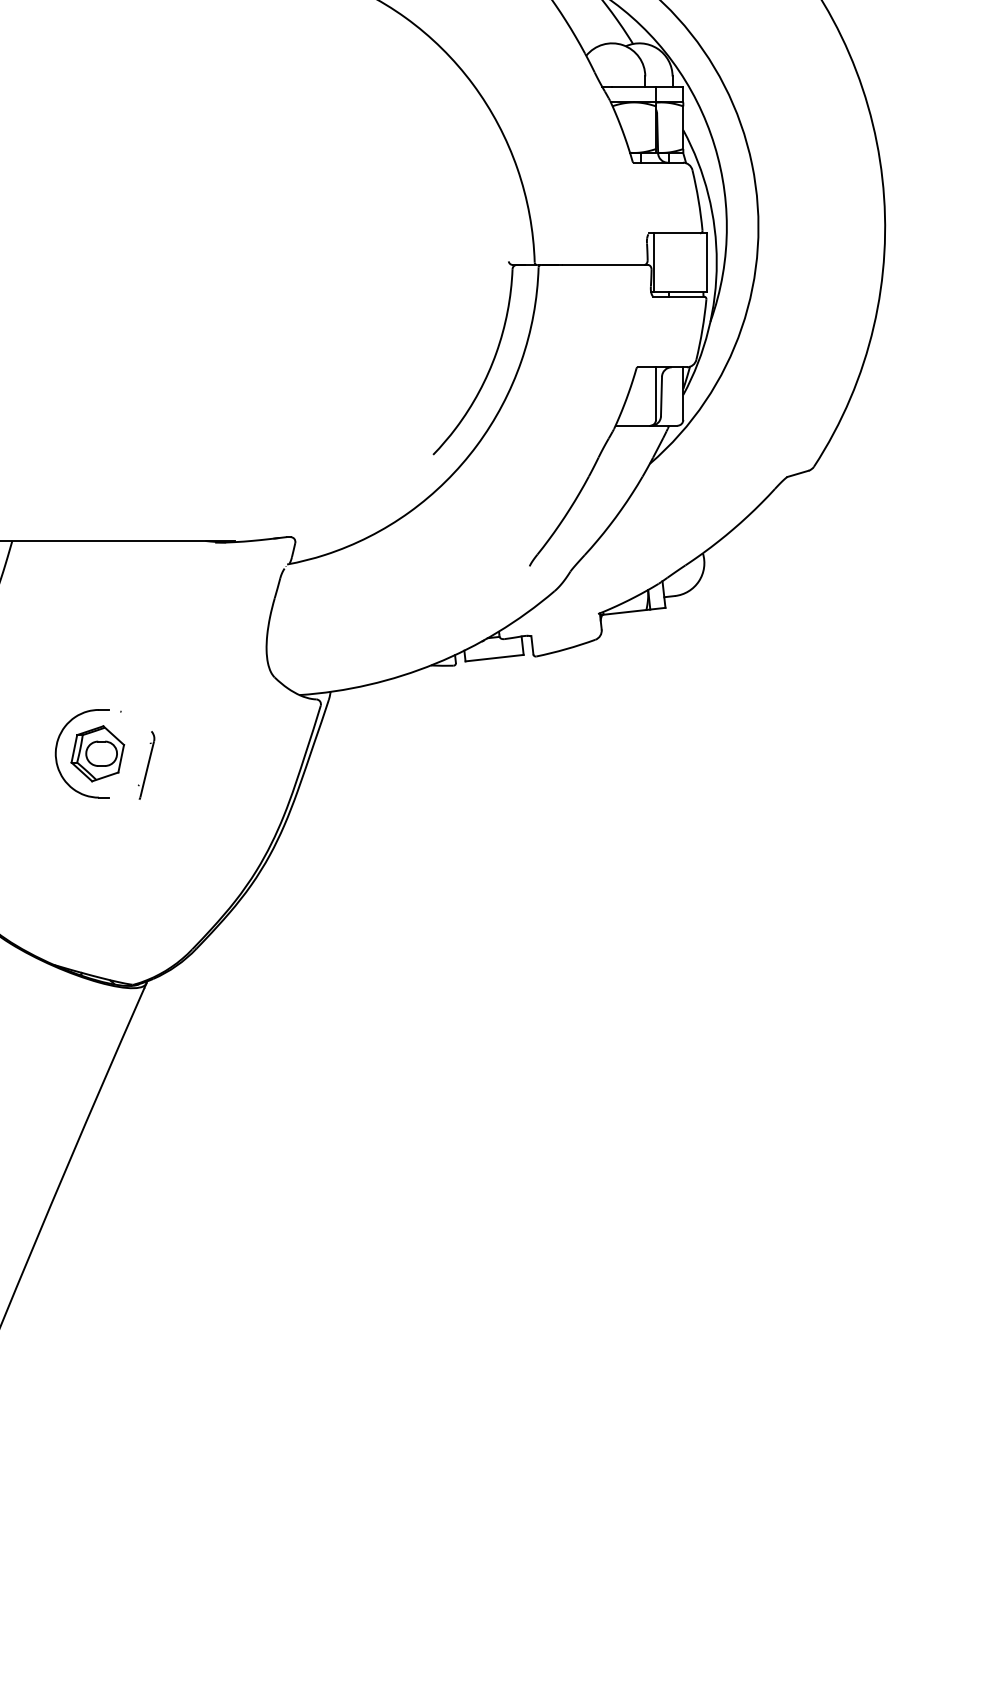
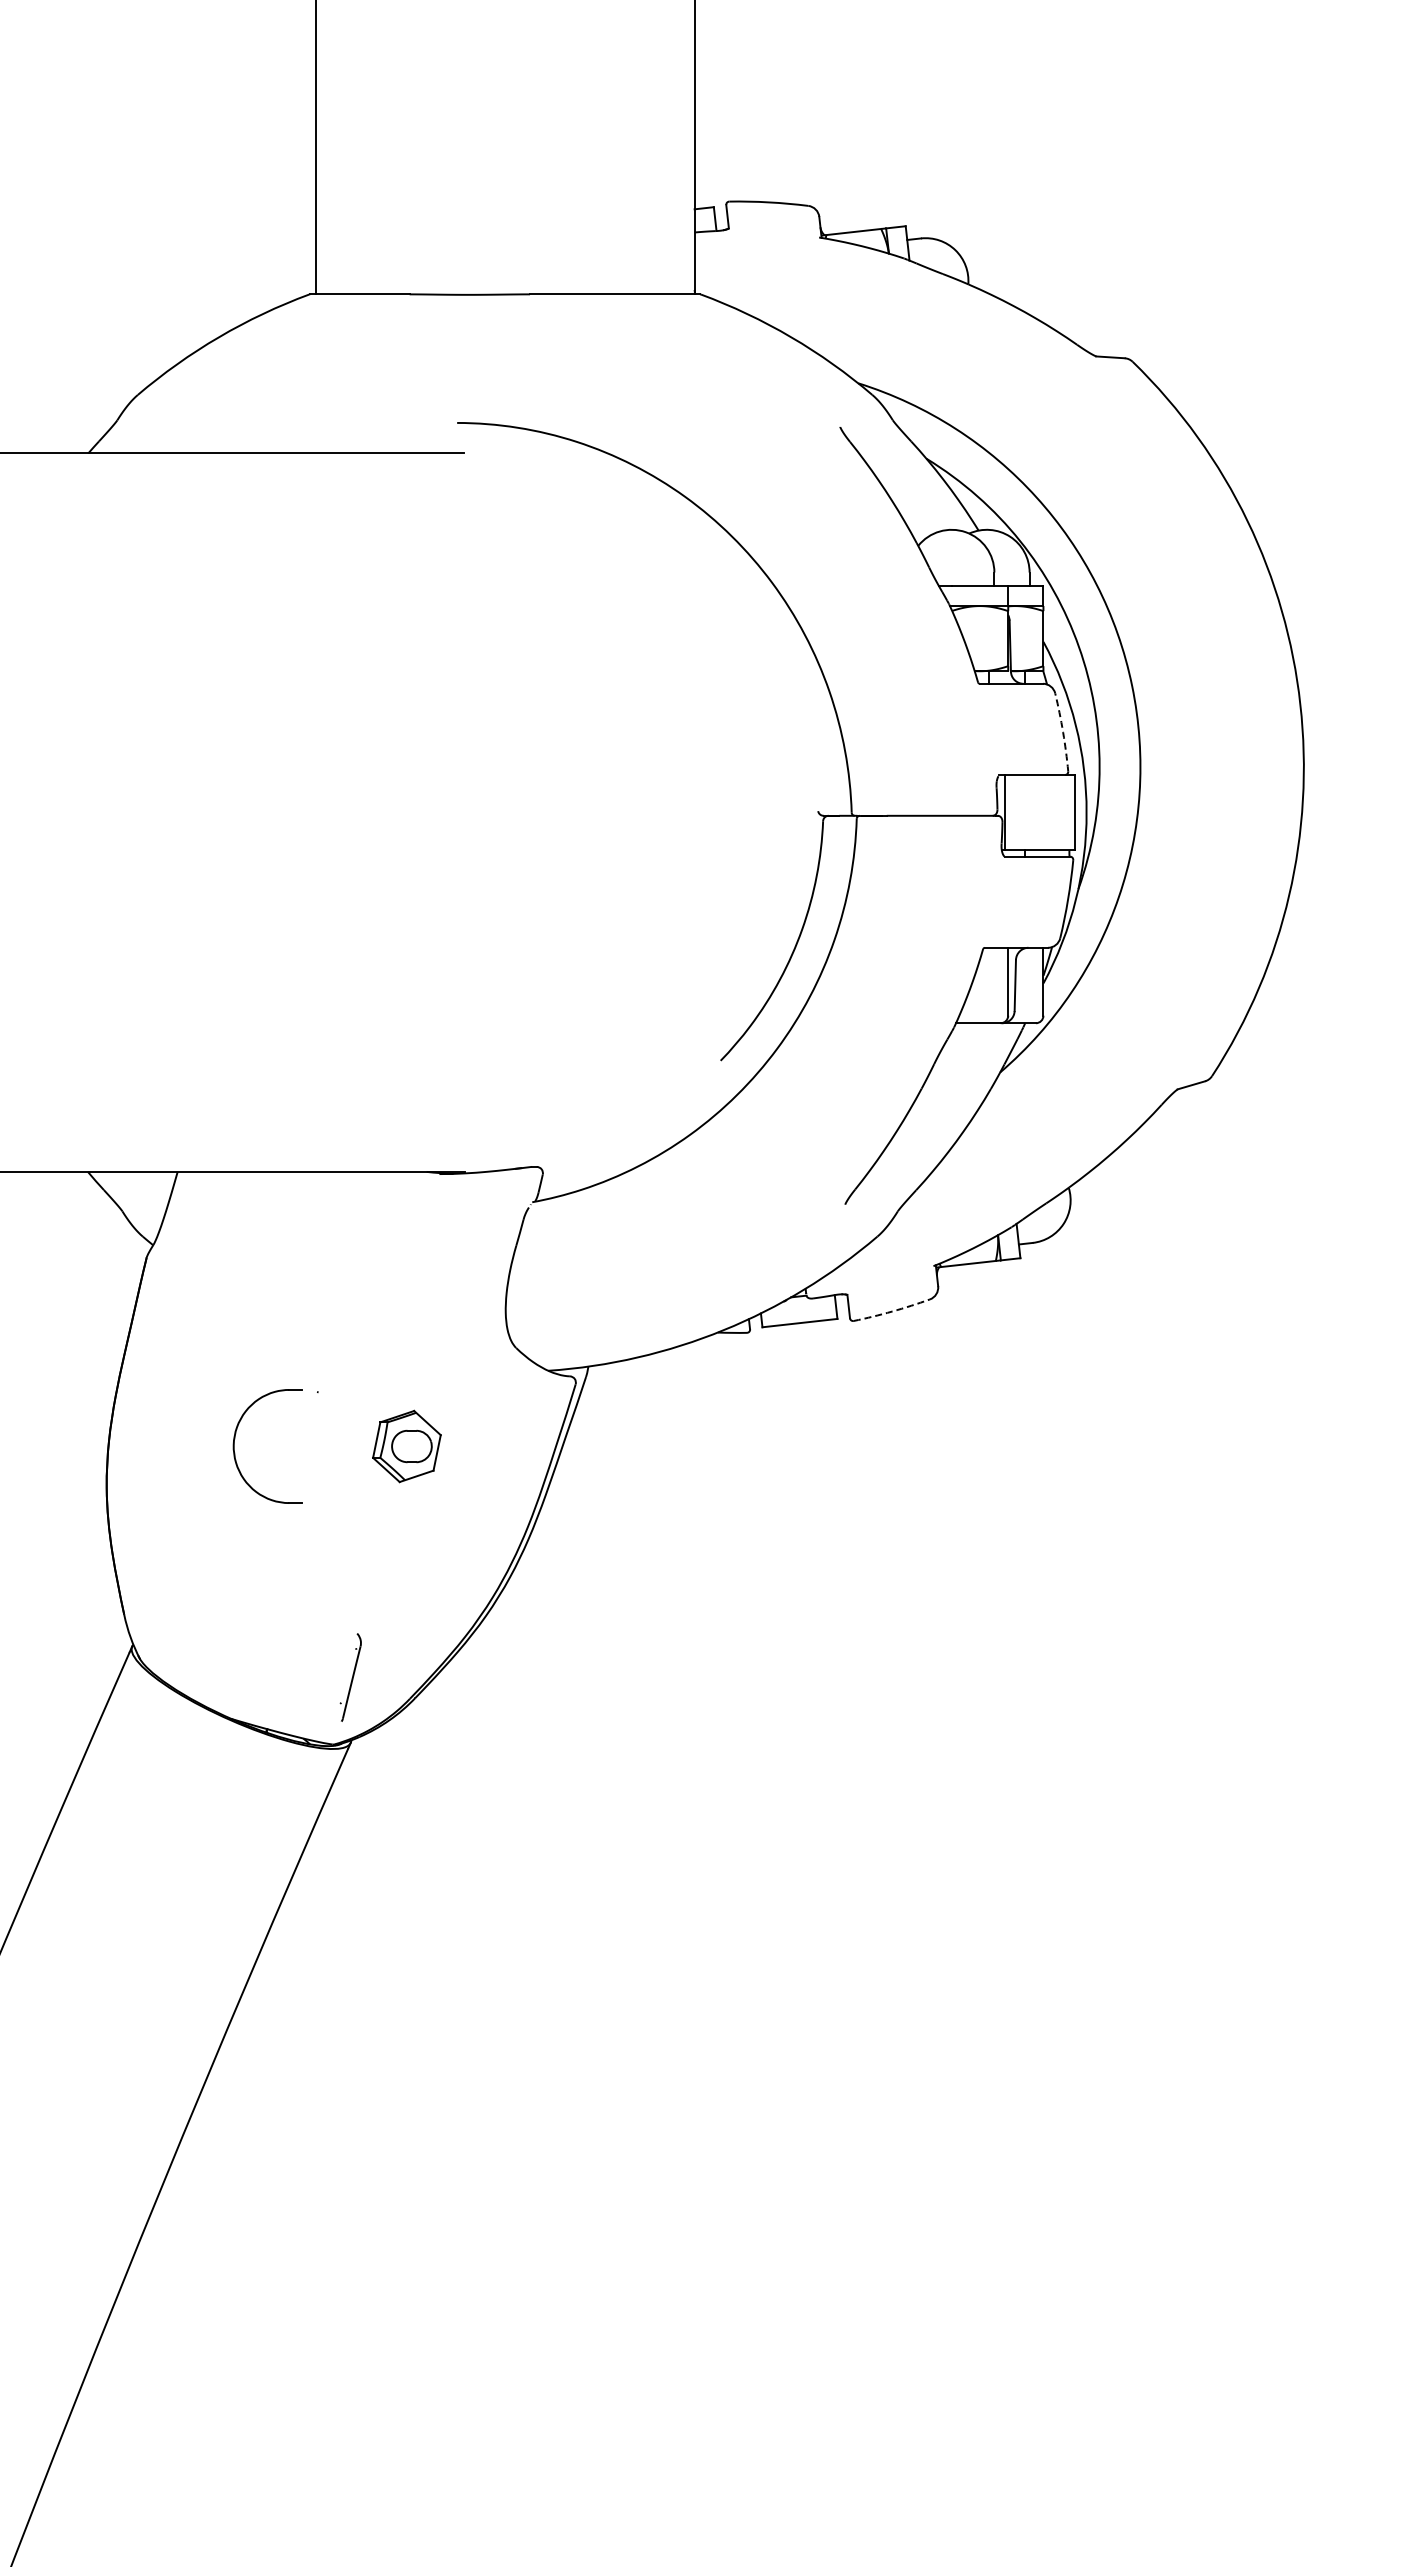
arc: (698, 200) -> (1063, 732), solid -> dashed
arc: (566, 649) -> (892, 1311), solid -> dashed
part: (97, 753) -> (406, 1446), moved
part: (146, 765) -> (350, 1677), moved

